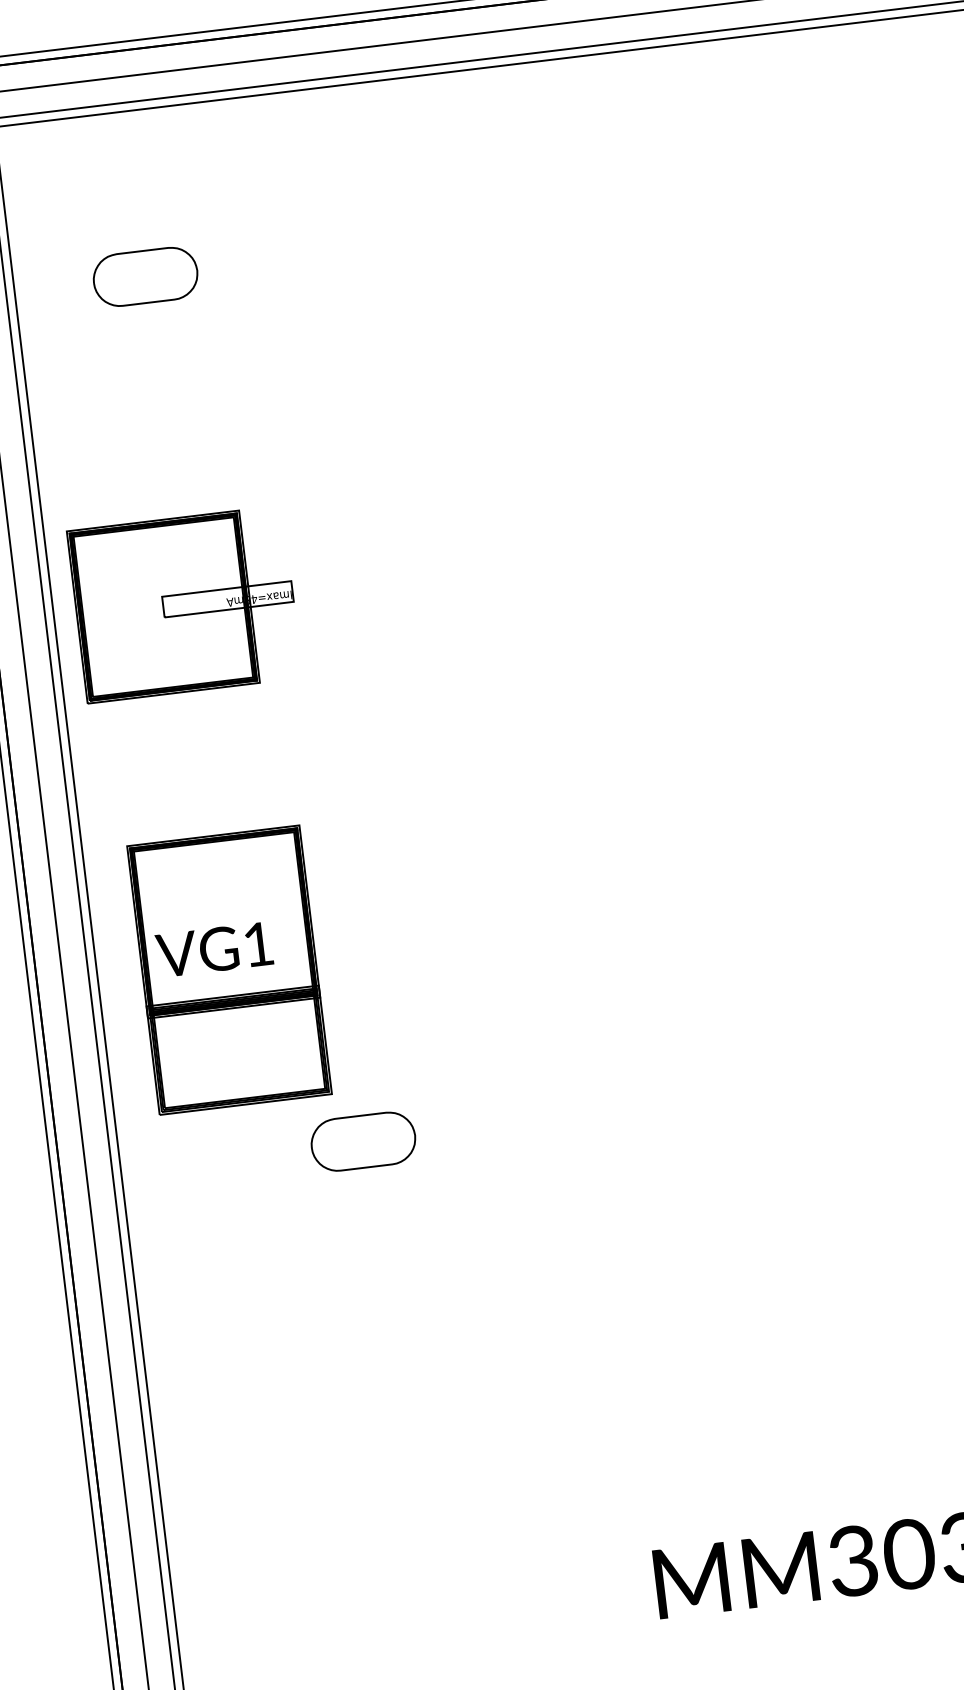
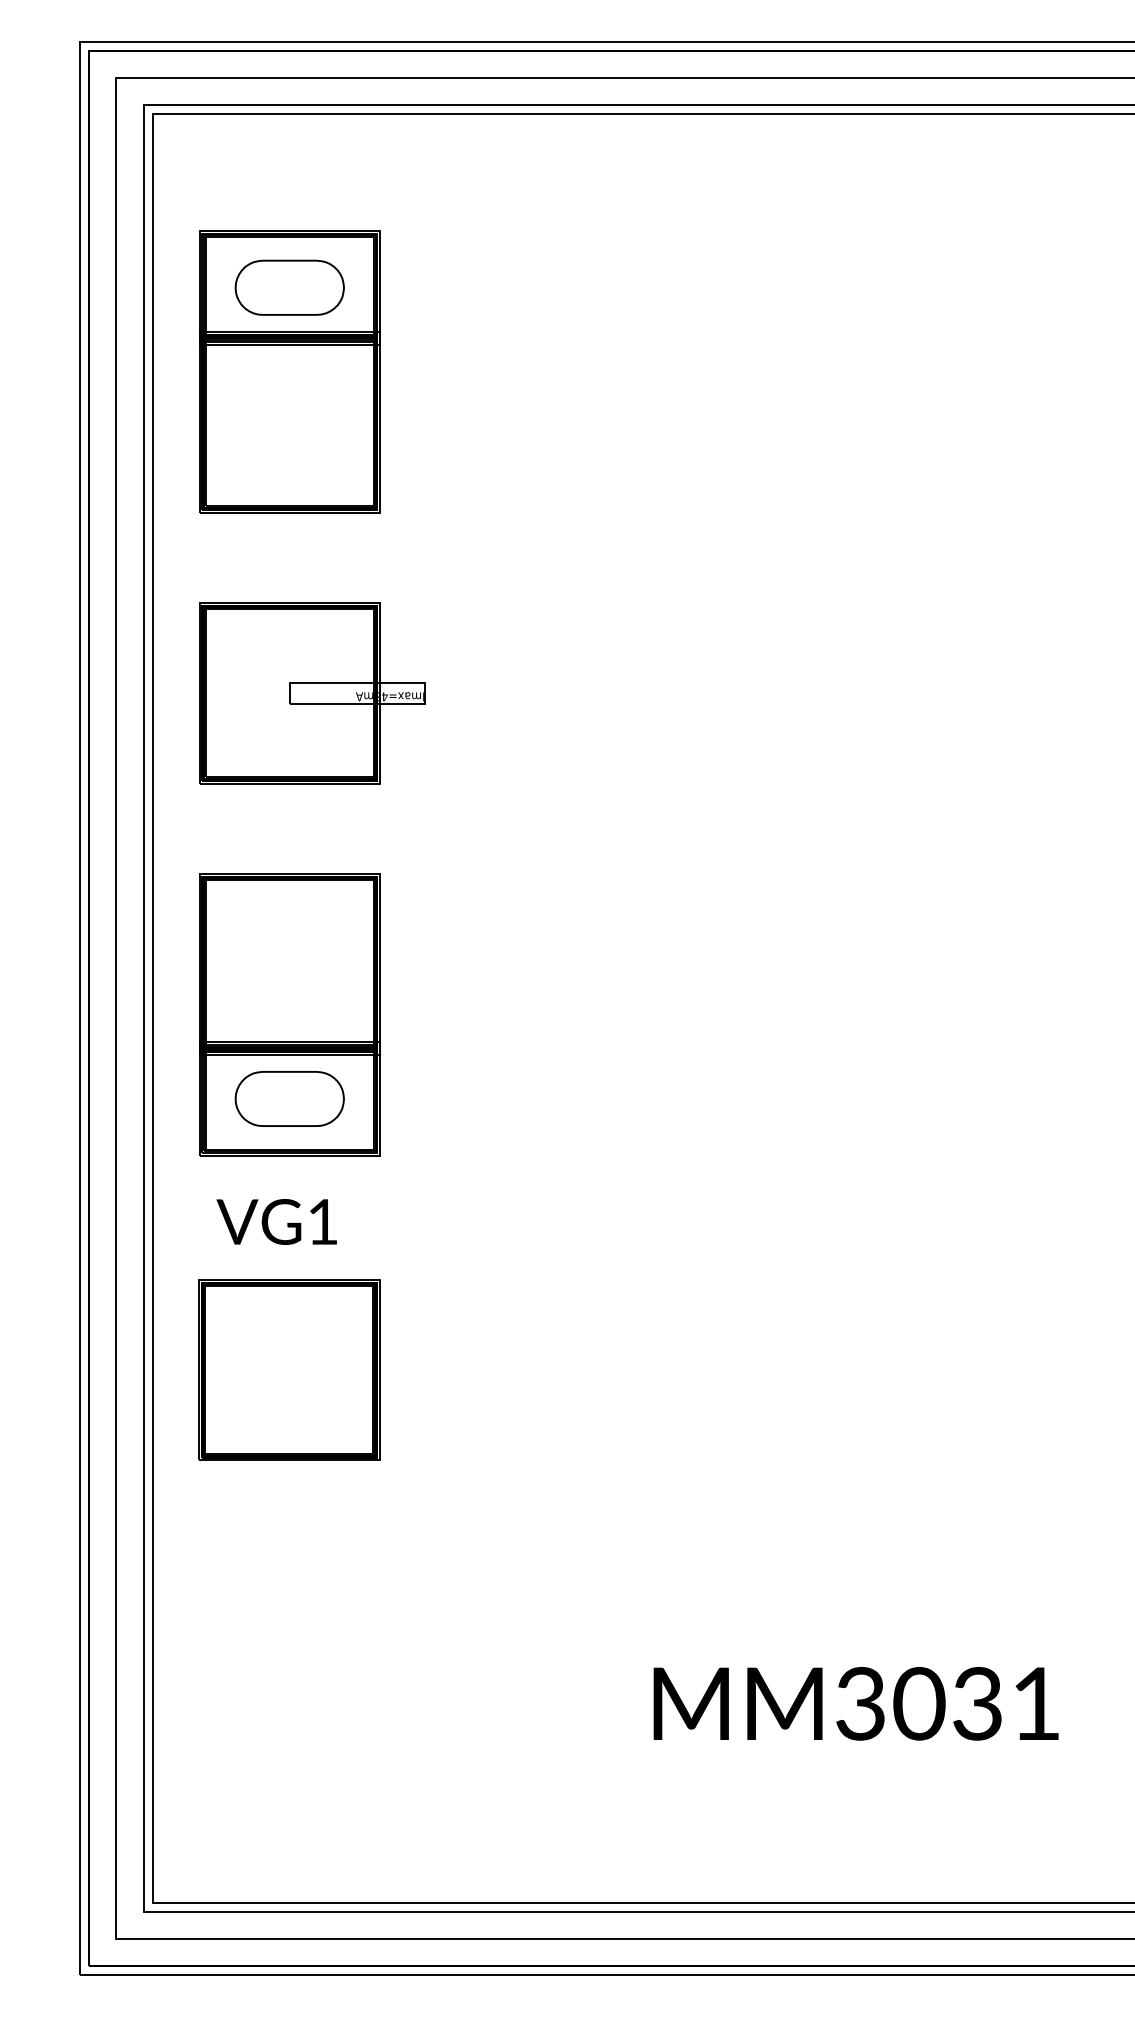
part: (154, 356) -> (289, 371), added
part: (184, 604) -> (312, 693), moved
text: (214, 949) -> (276, 1221), moved
part: (363, 1141) -> (289, 1098), moved
part: (270, 1308) -> (289, 1369), added

